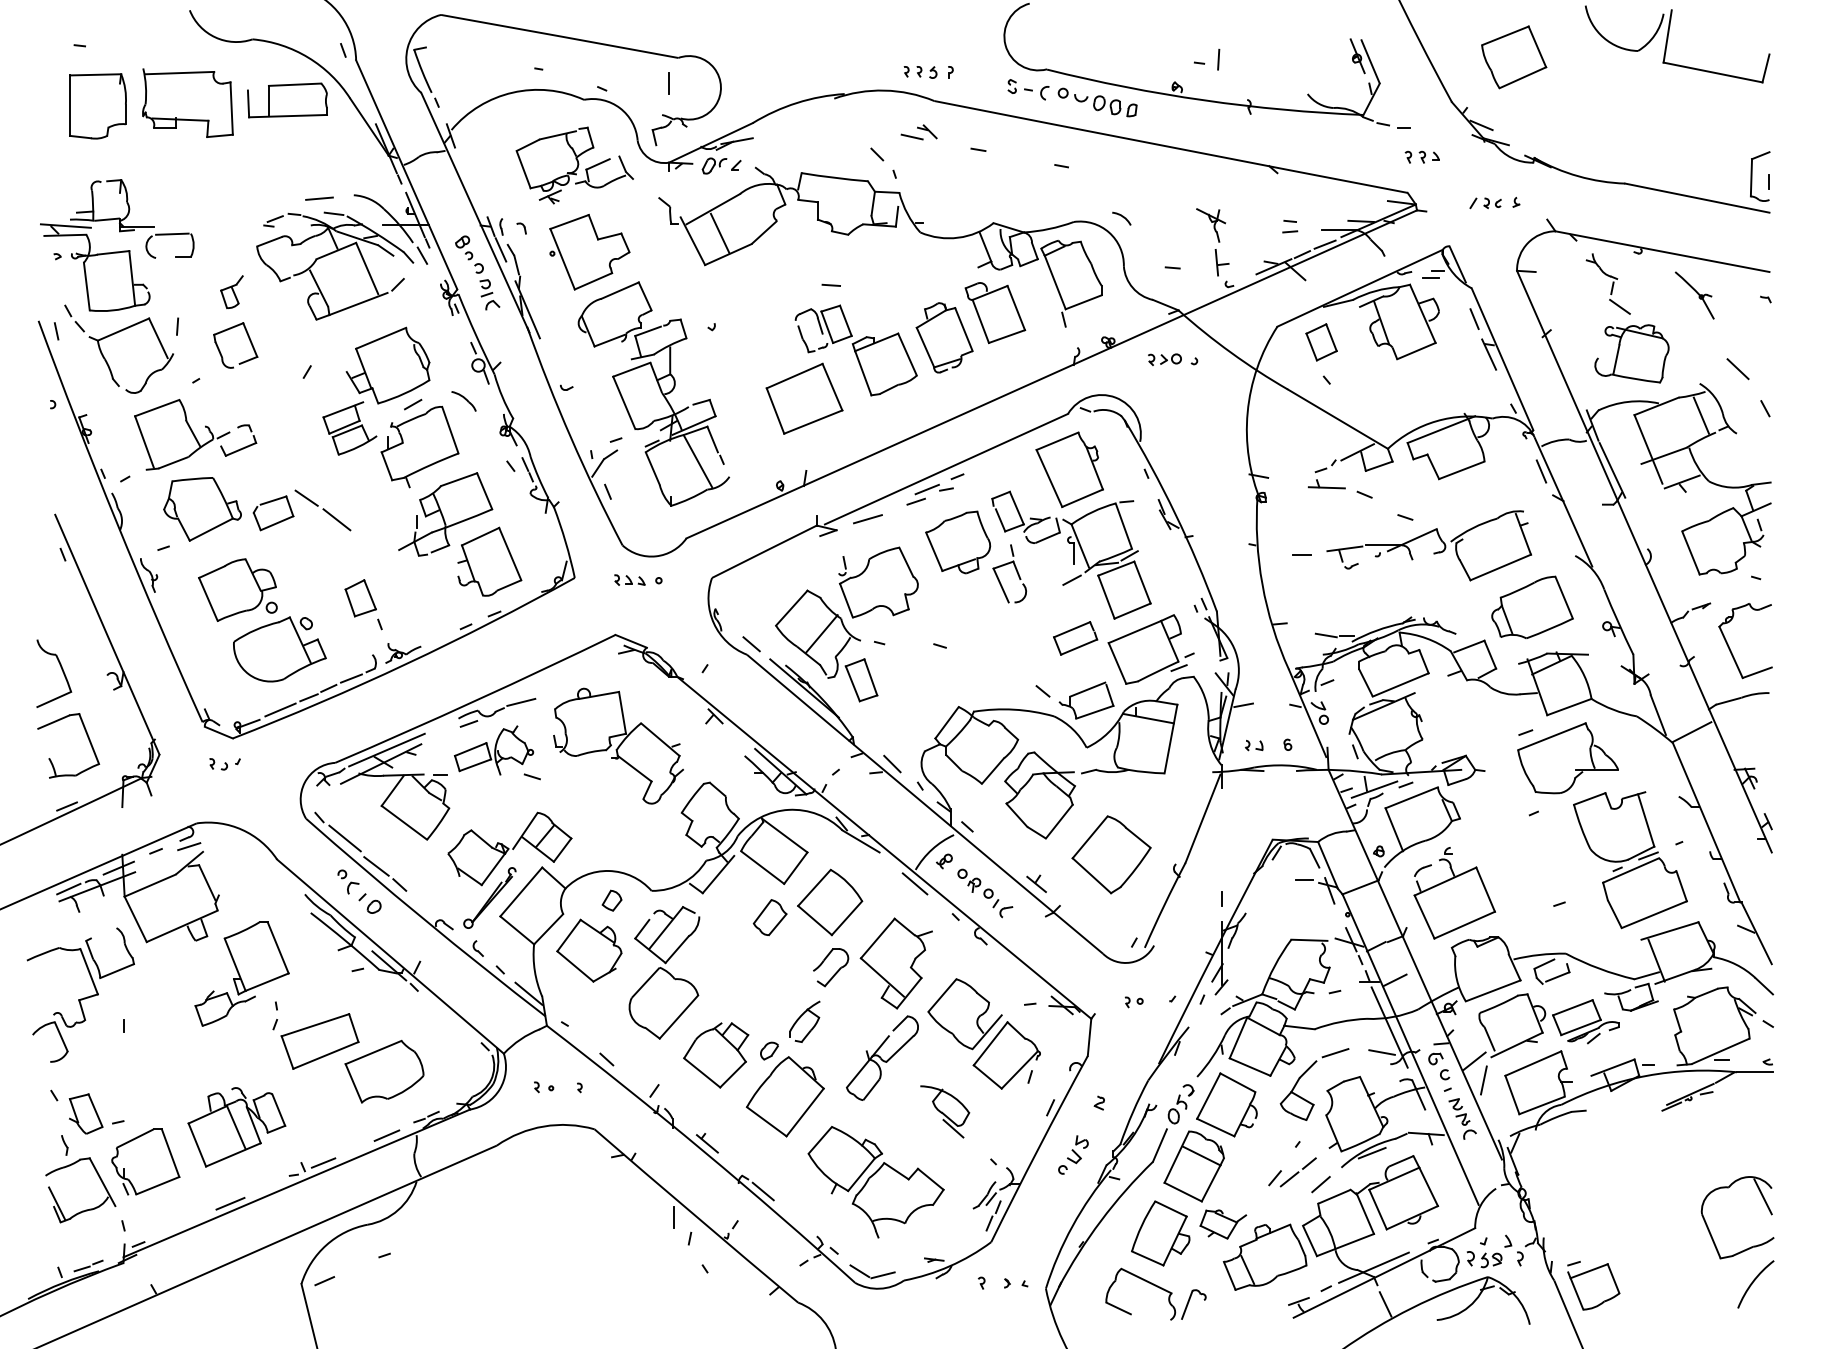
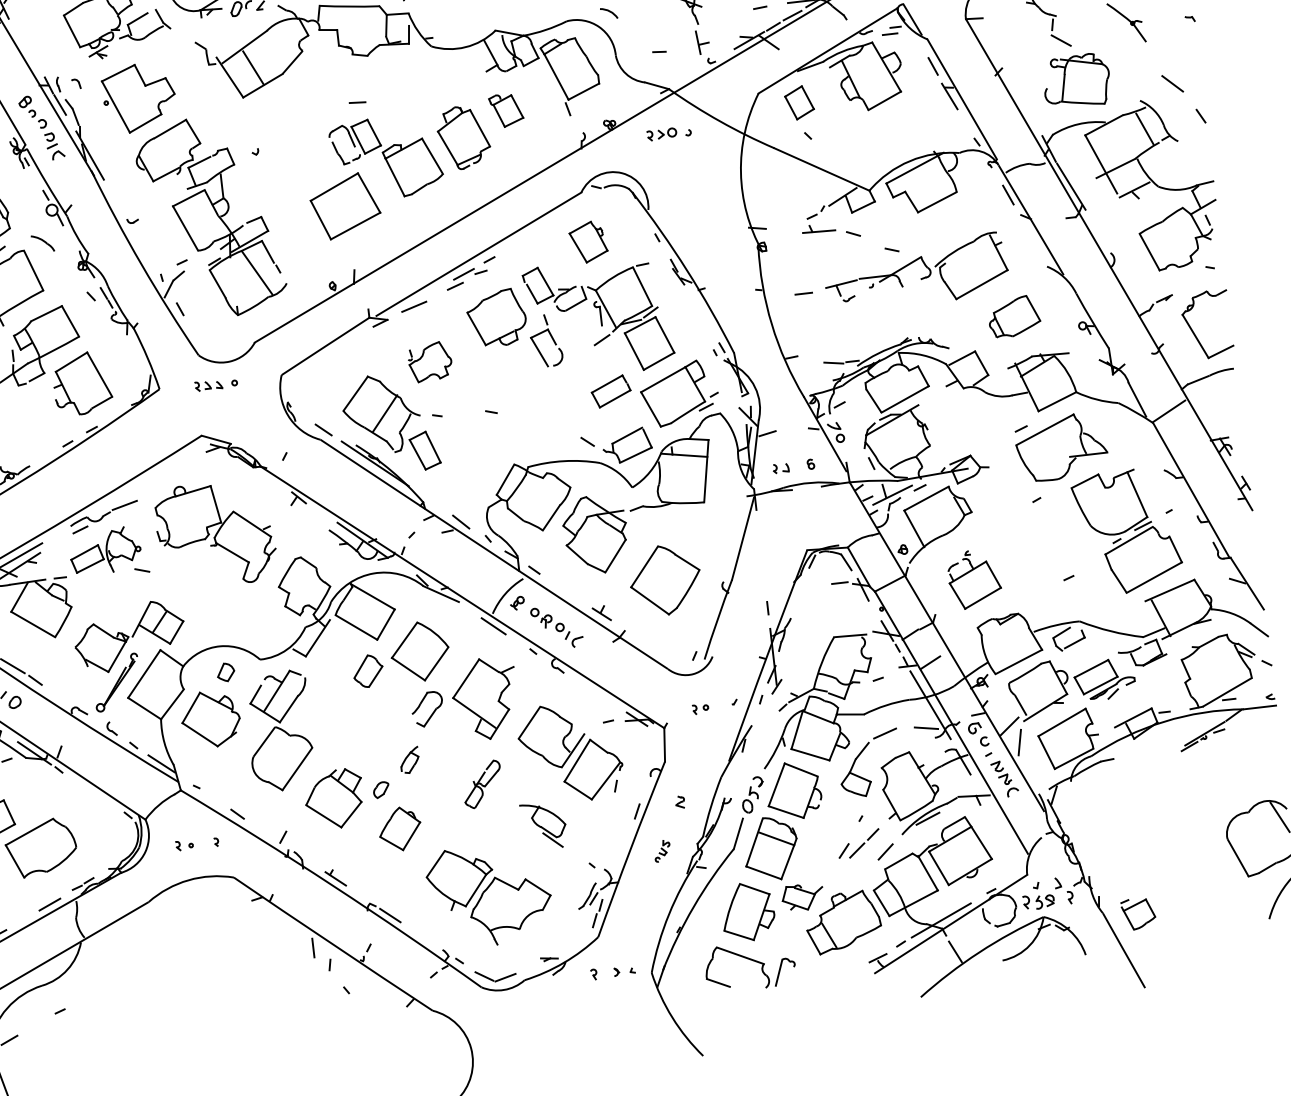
part: (995, 313) -> (506, 110), size x0.6
part: (1069, 469) -> (588, 241), size x0.6
part: (878, 582) -> (430, 362), size x0.6
part: (1532, 606) -> (1014, 316), size x0.7
part: (1454, 893) -> (974, 579), size x0.7
part: (804, 1021) -> (409, 760), size x0.7
part: (882, 1057) -> (482, 784), size x0.6
part: (784, 1096) -> (399, 828), size x0.6
part: (1073, 1154) -> (662, 850), size x0.6
part: (1593, 1285) -> (1138, 913), size x0.7

